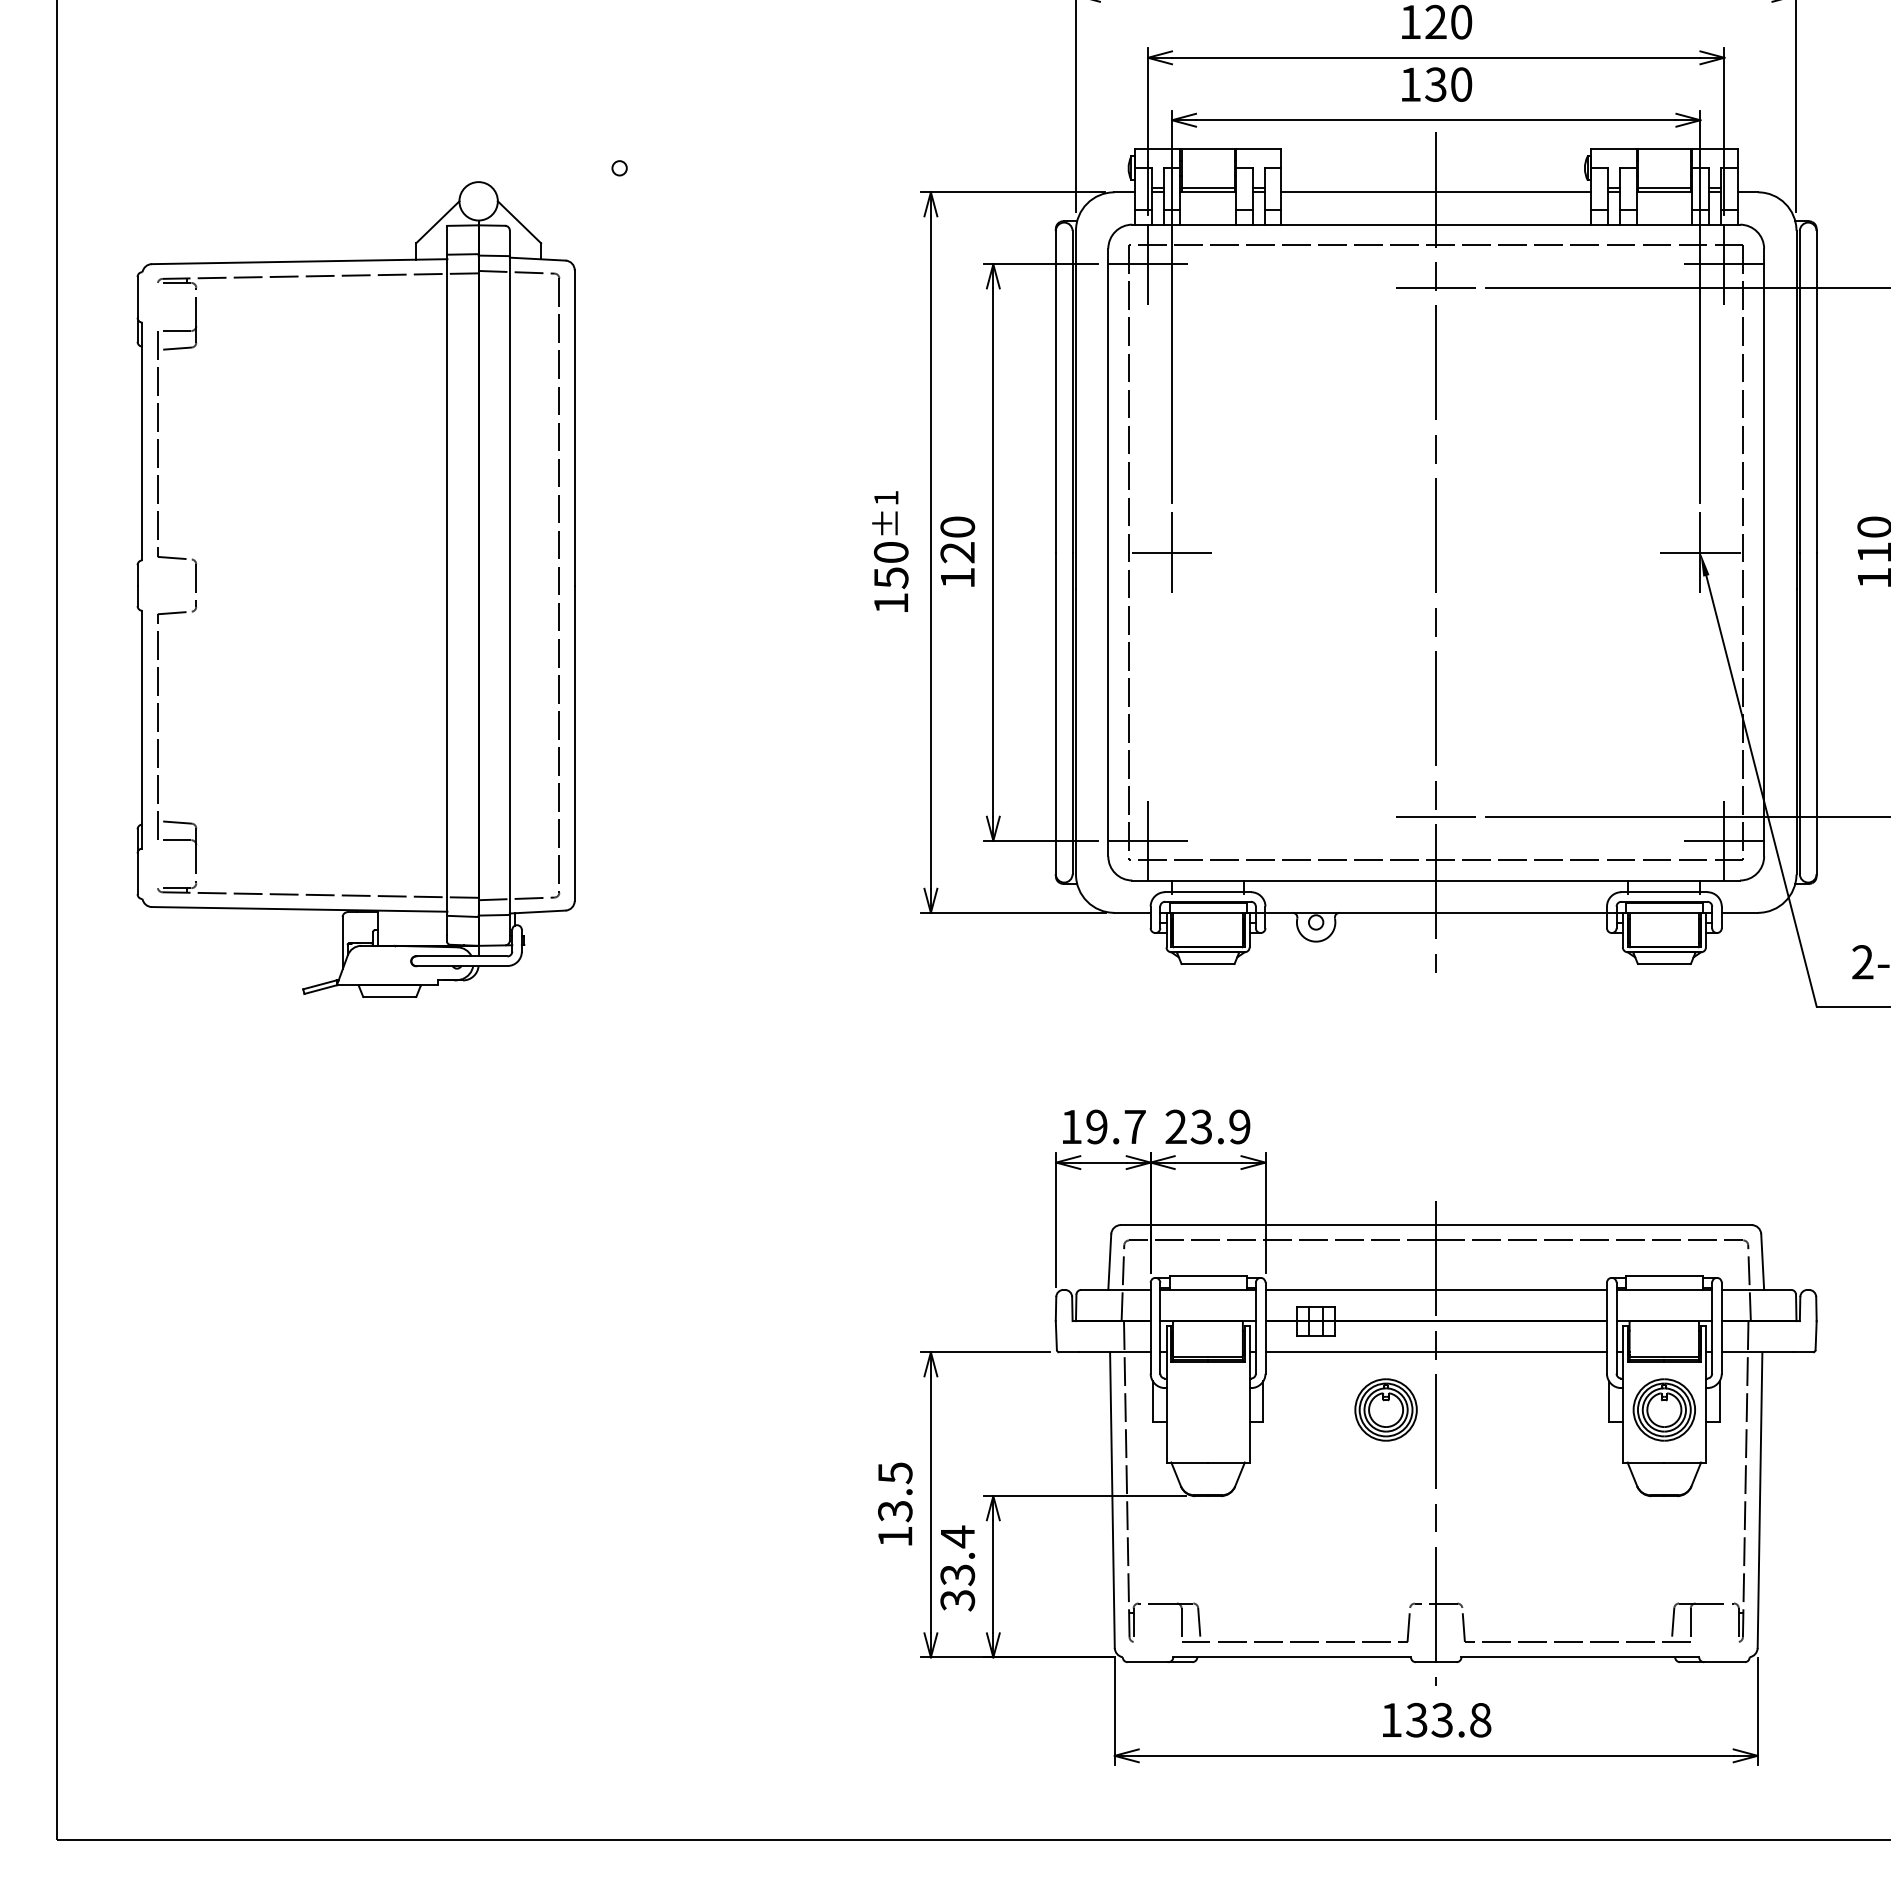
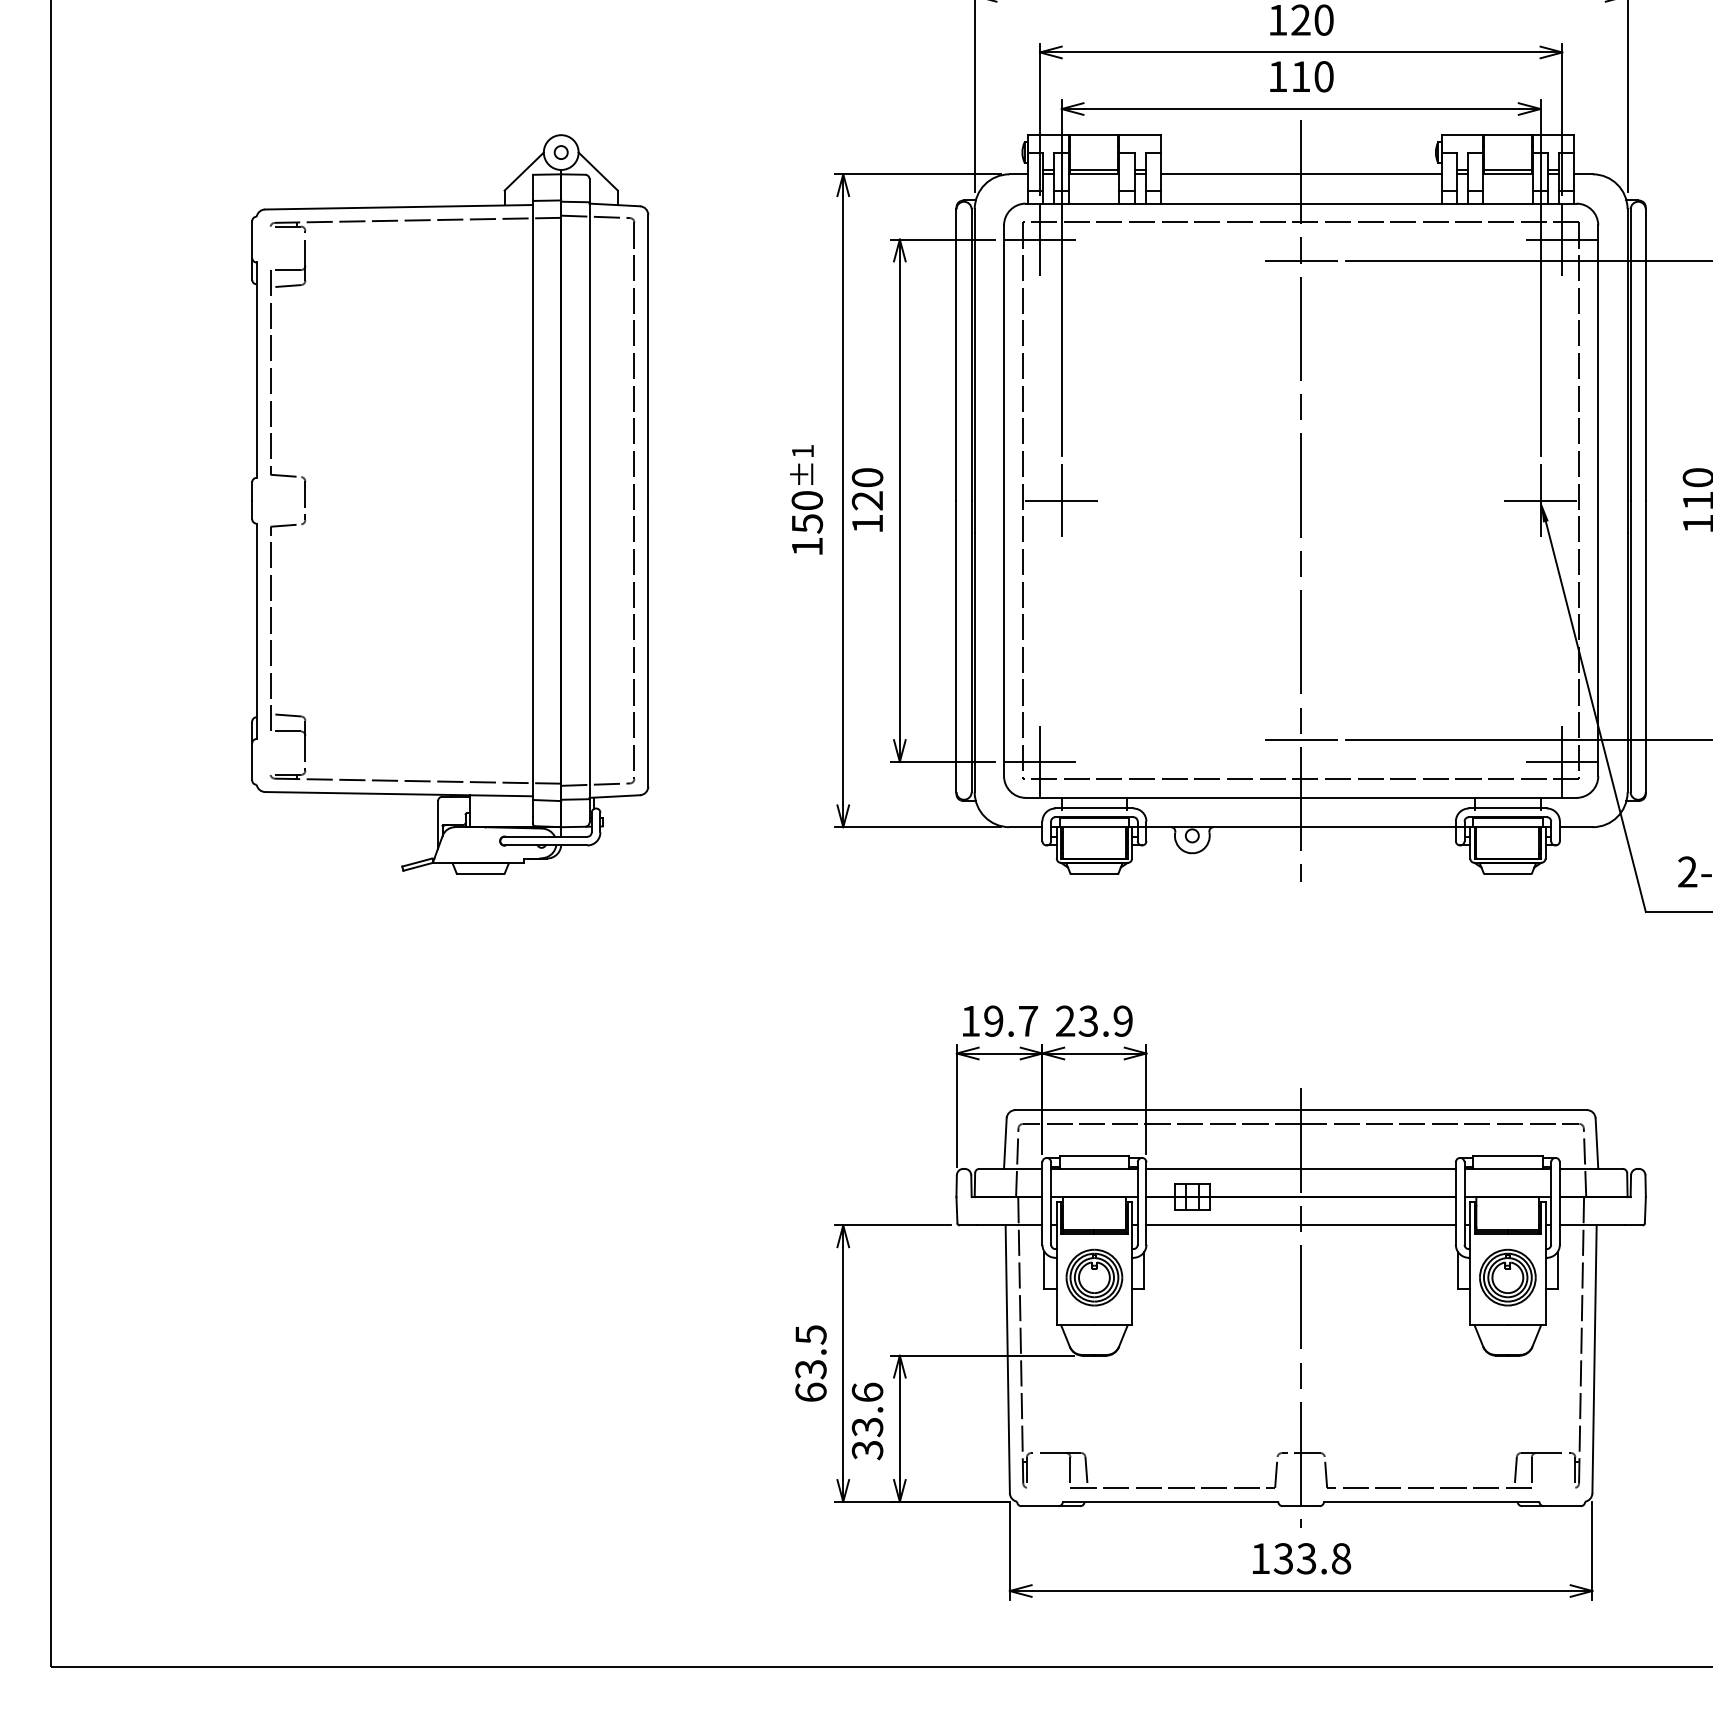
text: (1435, 84) -> (1300, 76), 130 -> 110
part: (355, 589) -> (449, 504), moved
part: (1385, 1409) -> (1093, 1277), moved
text: (895, 1536) -> (811, 1392), 13.5 -> 63.5
text: (957, 1536) -> (867, 1392), 33.4 -> 33.6

